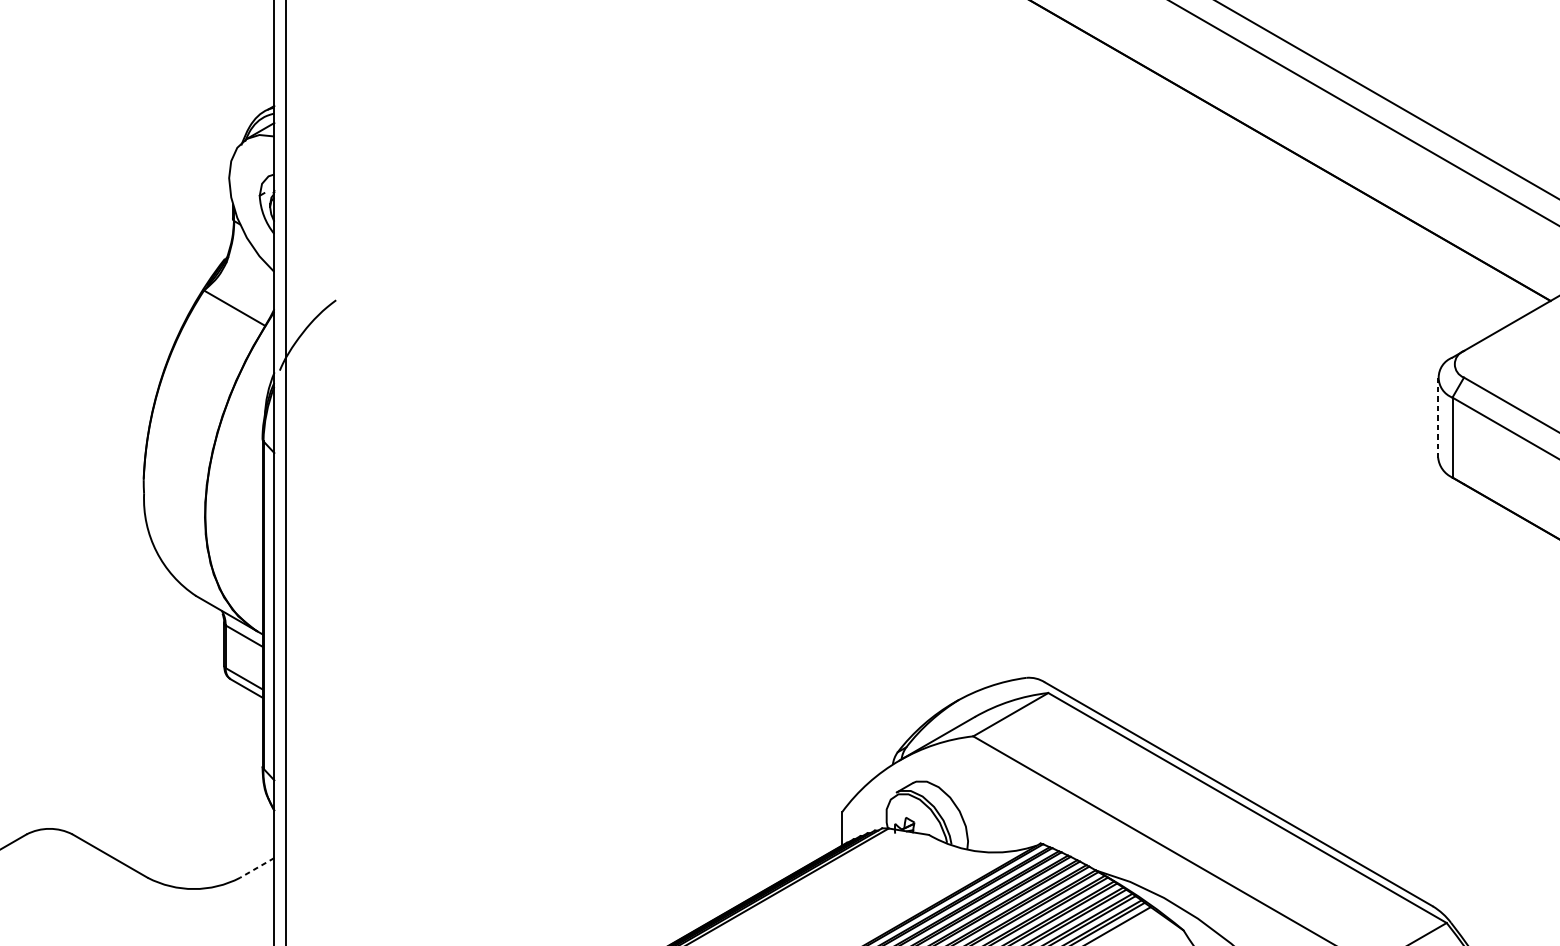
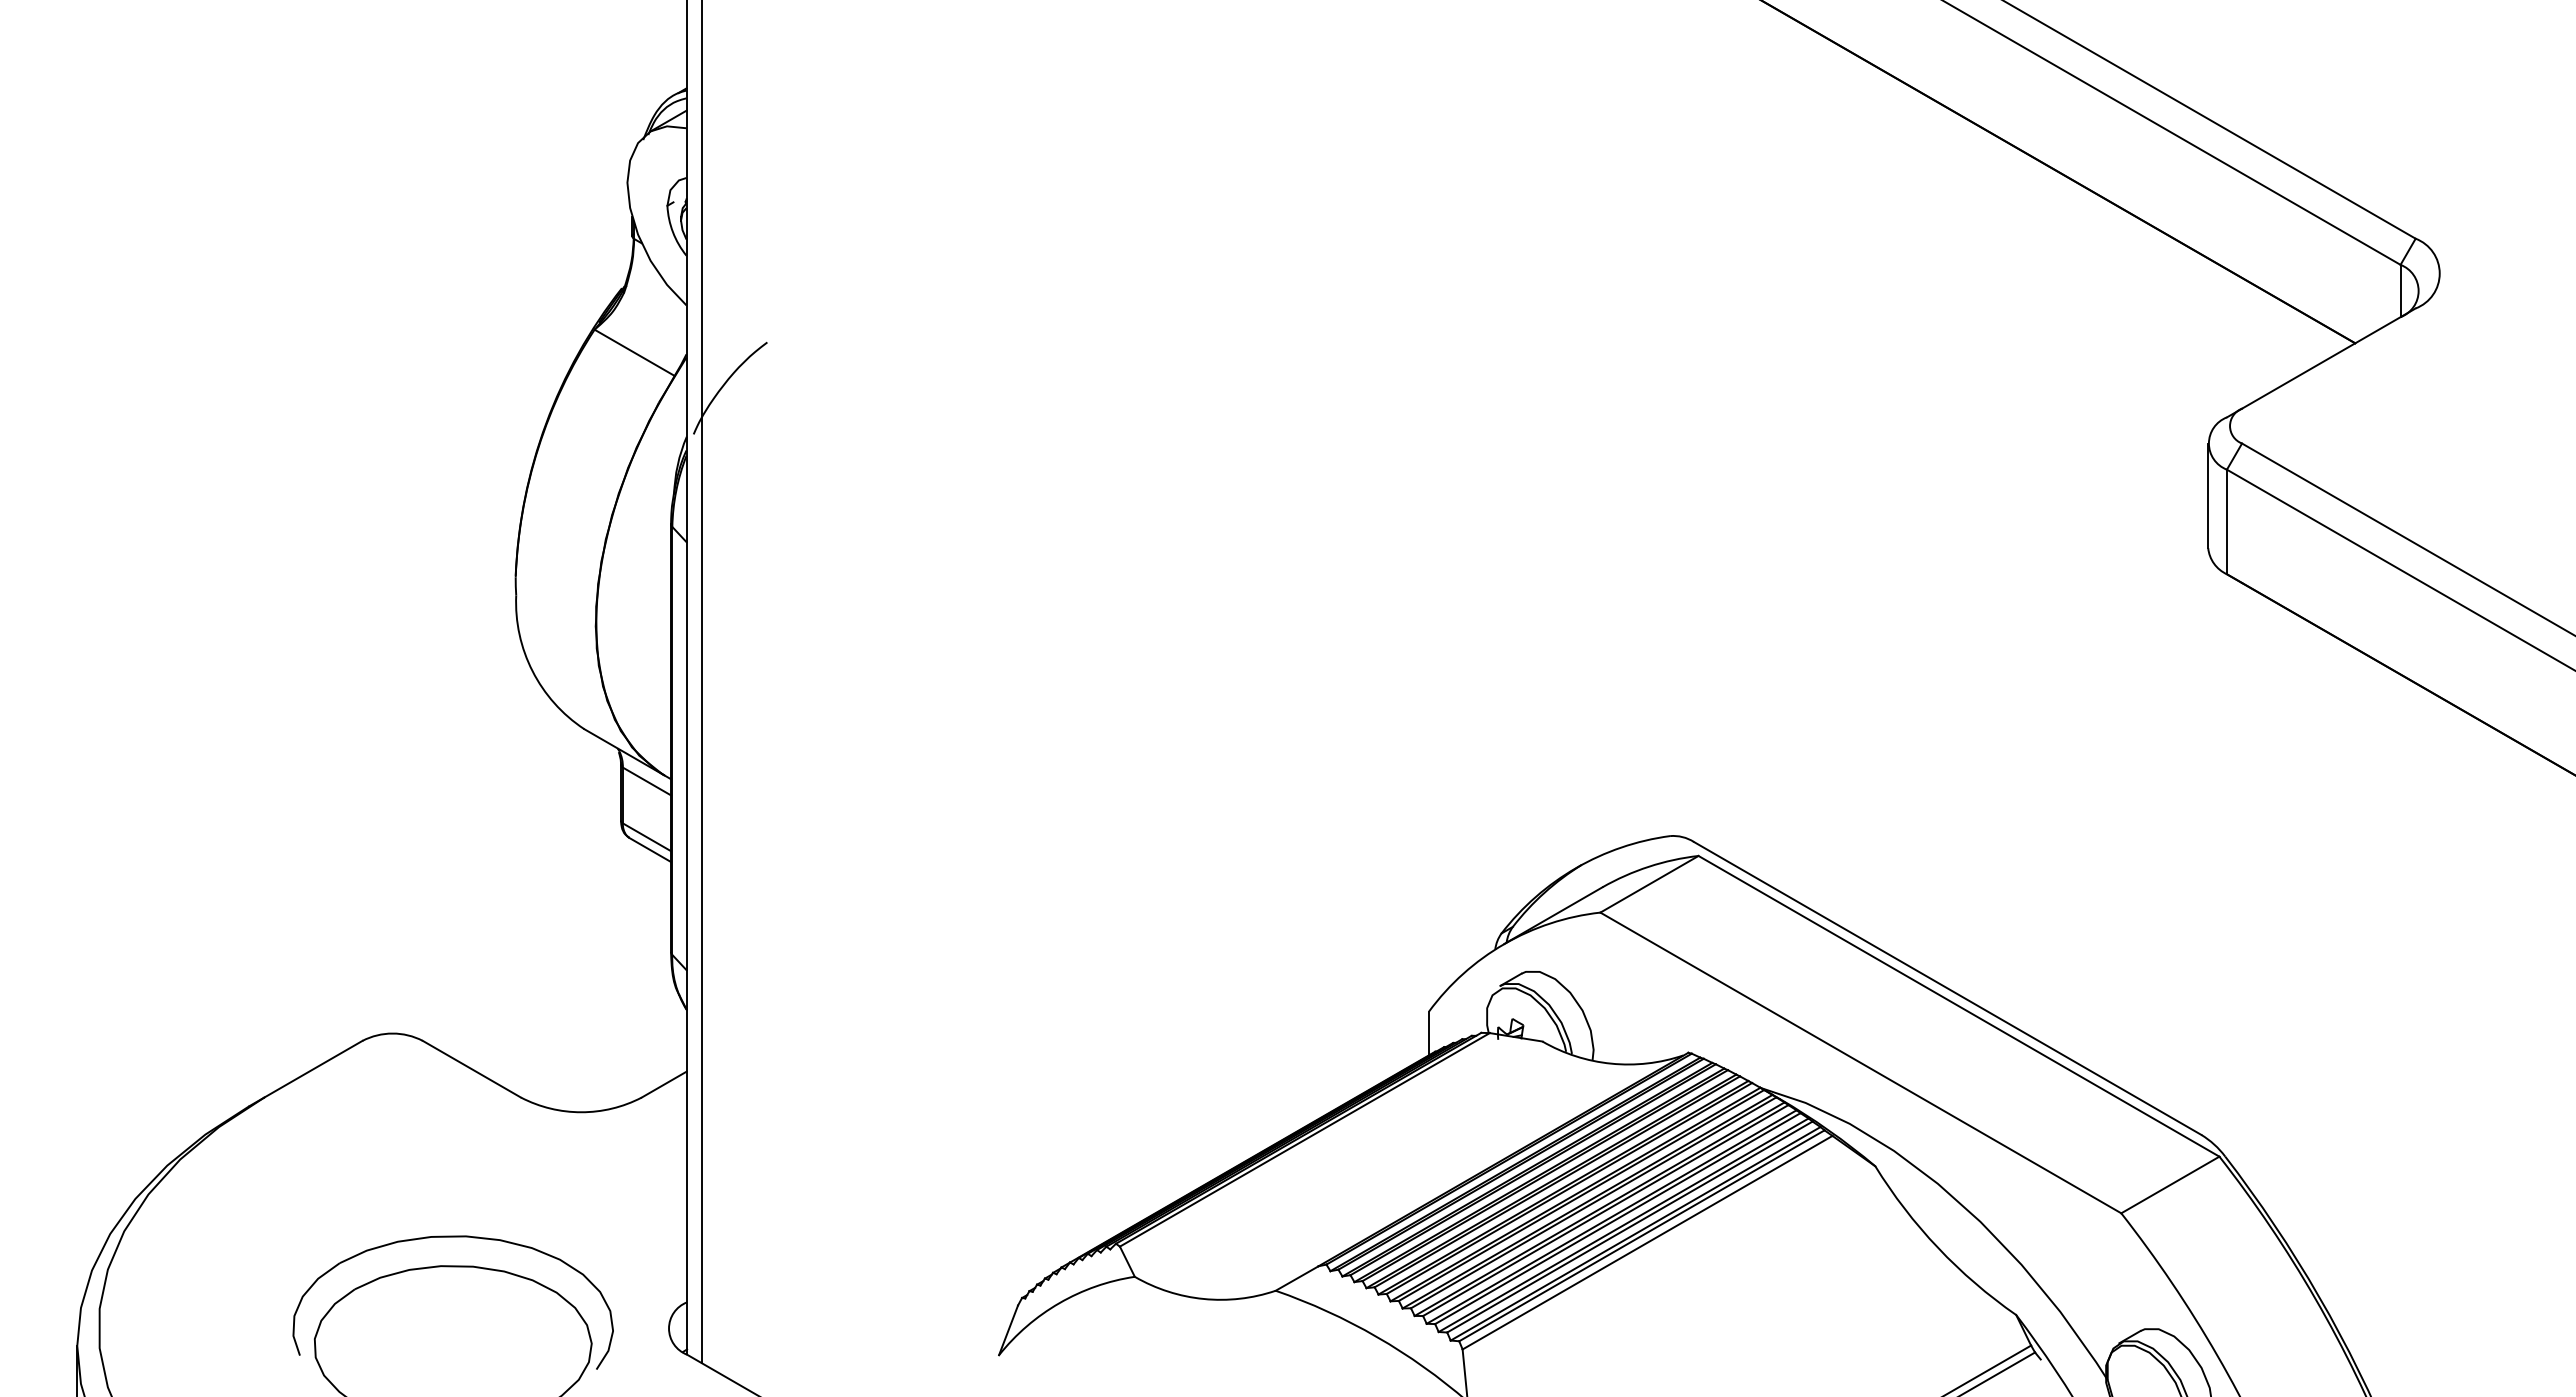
line: (1438, 418) -> (2208, 496), dashed -> solid
line: (257, 867) -> (664, 1084), dashed -> solid

